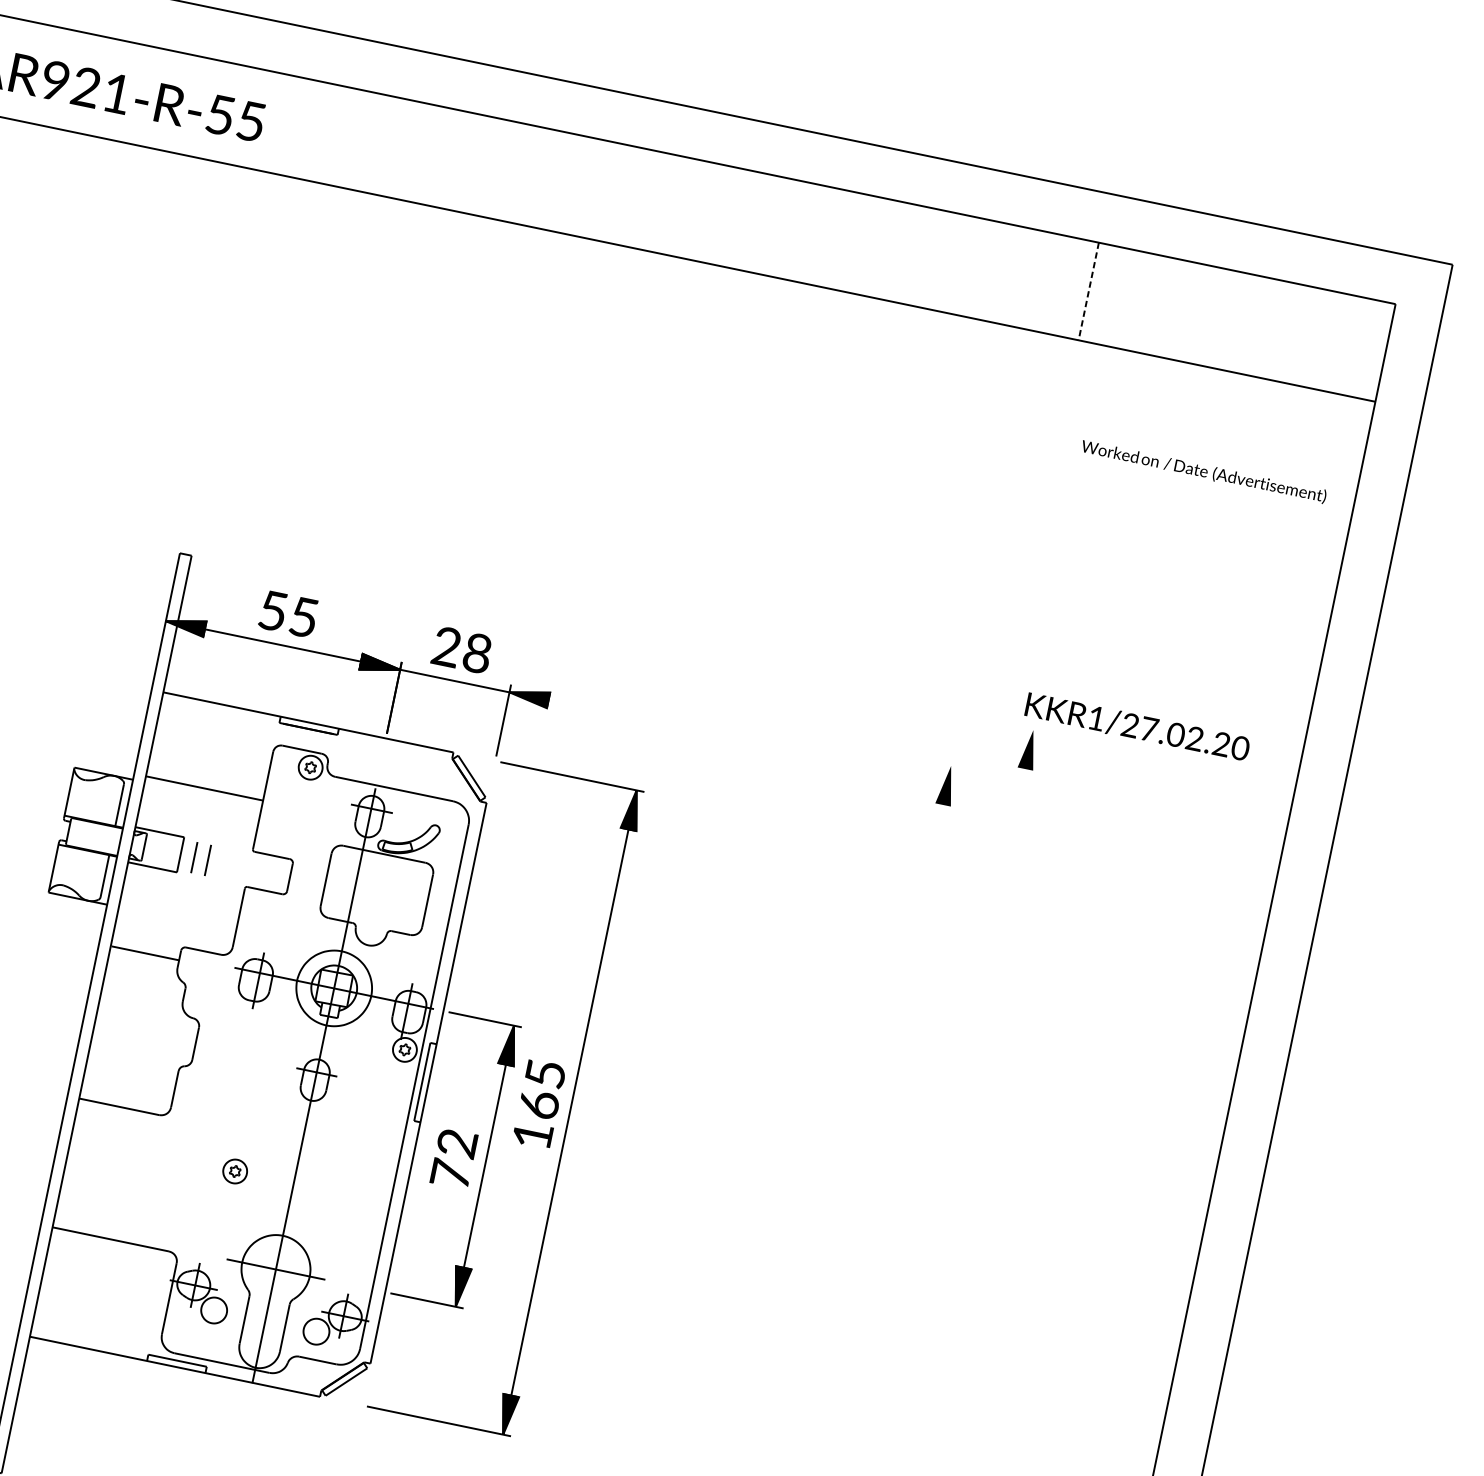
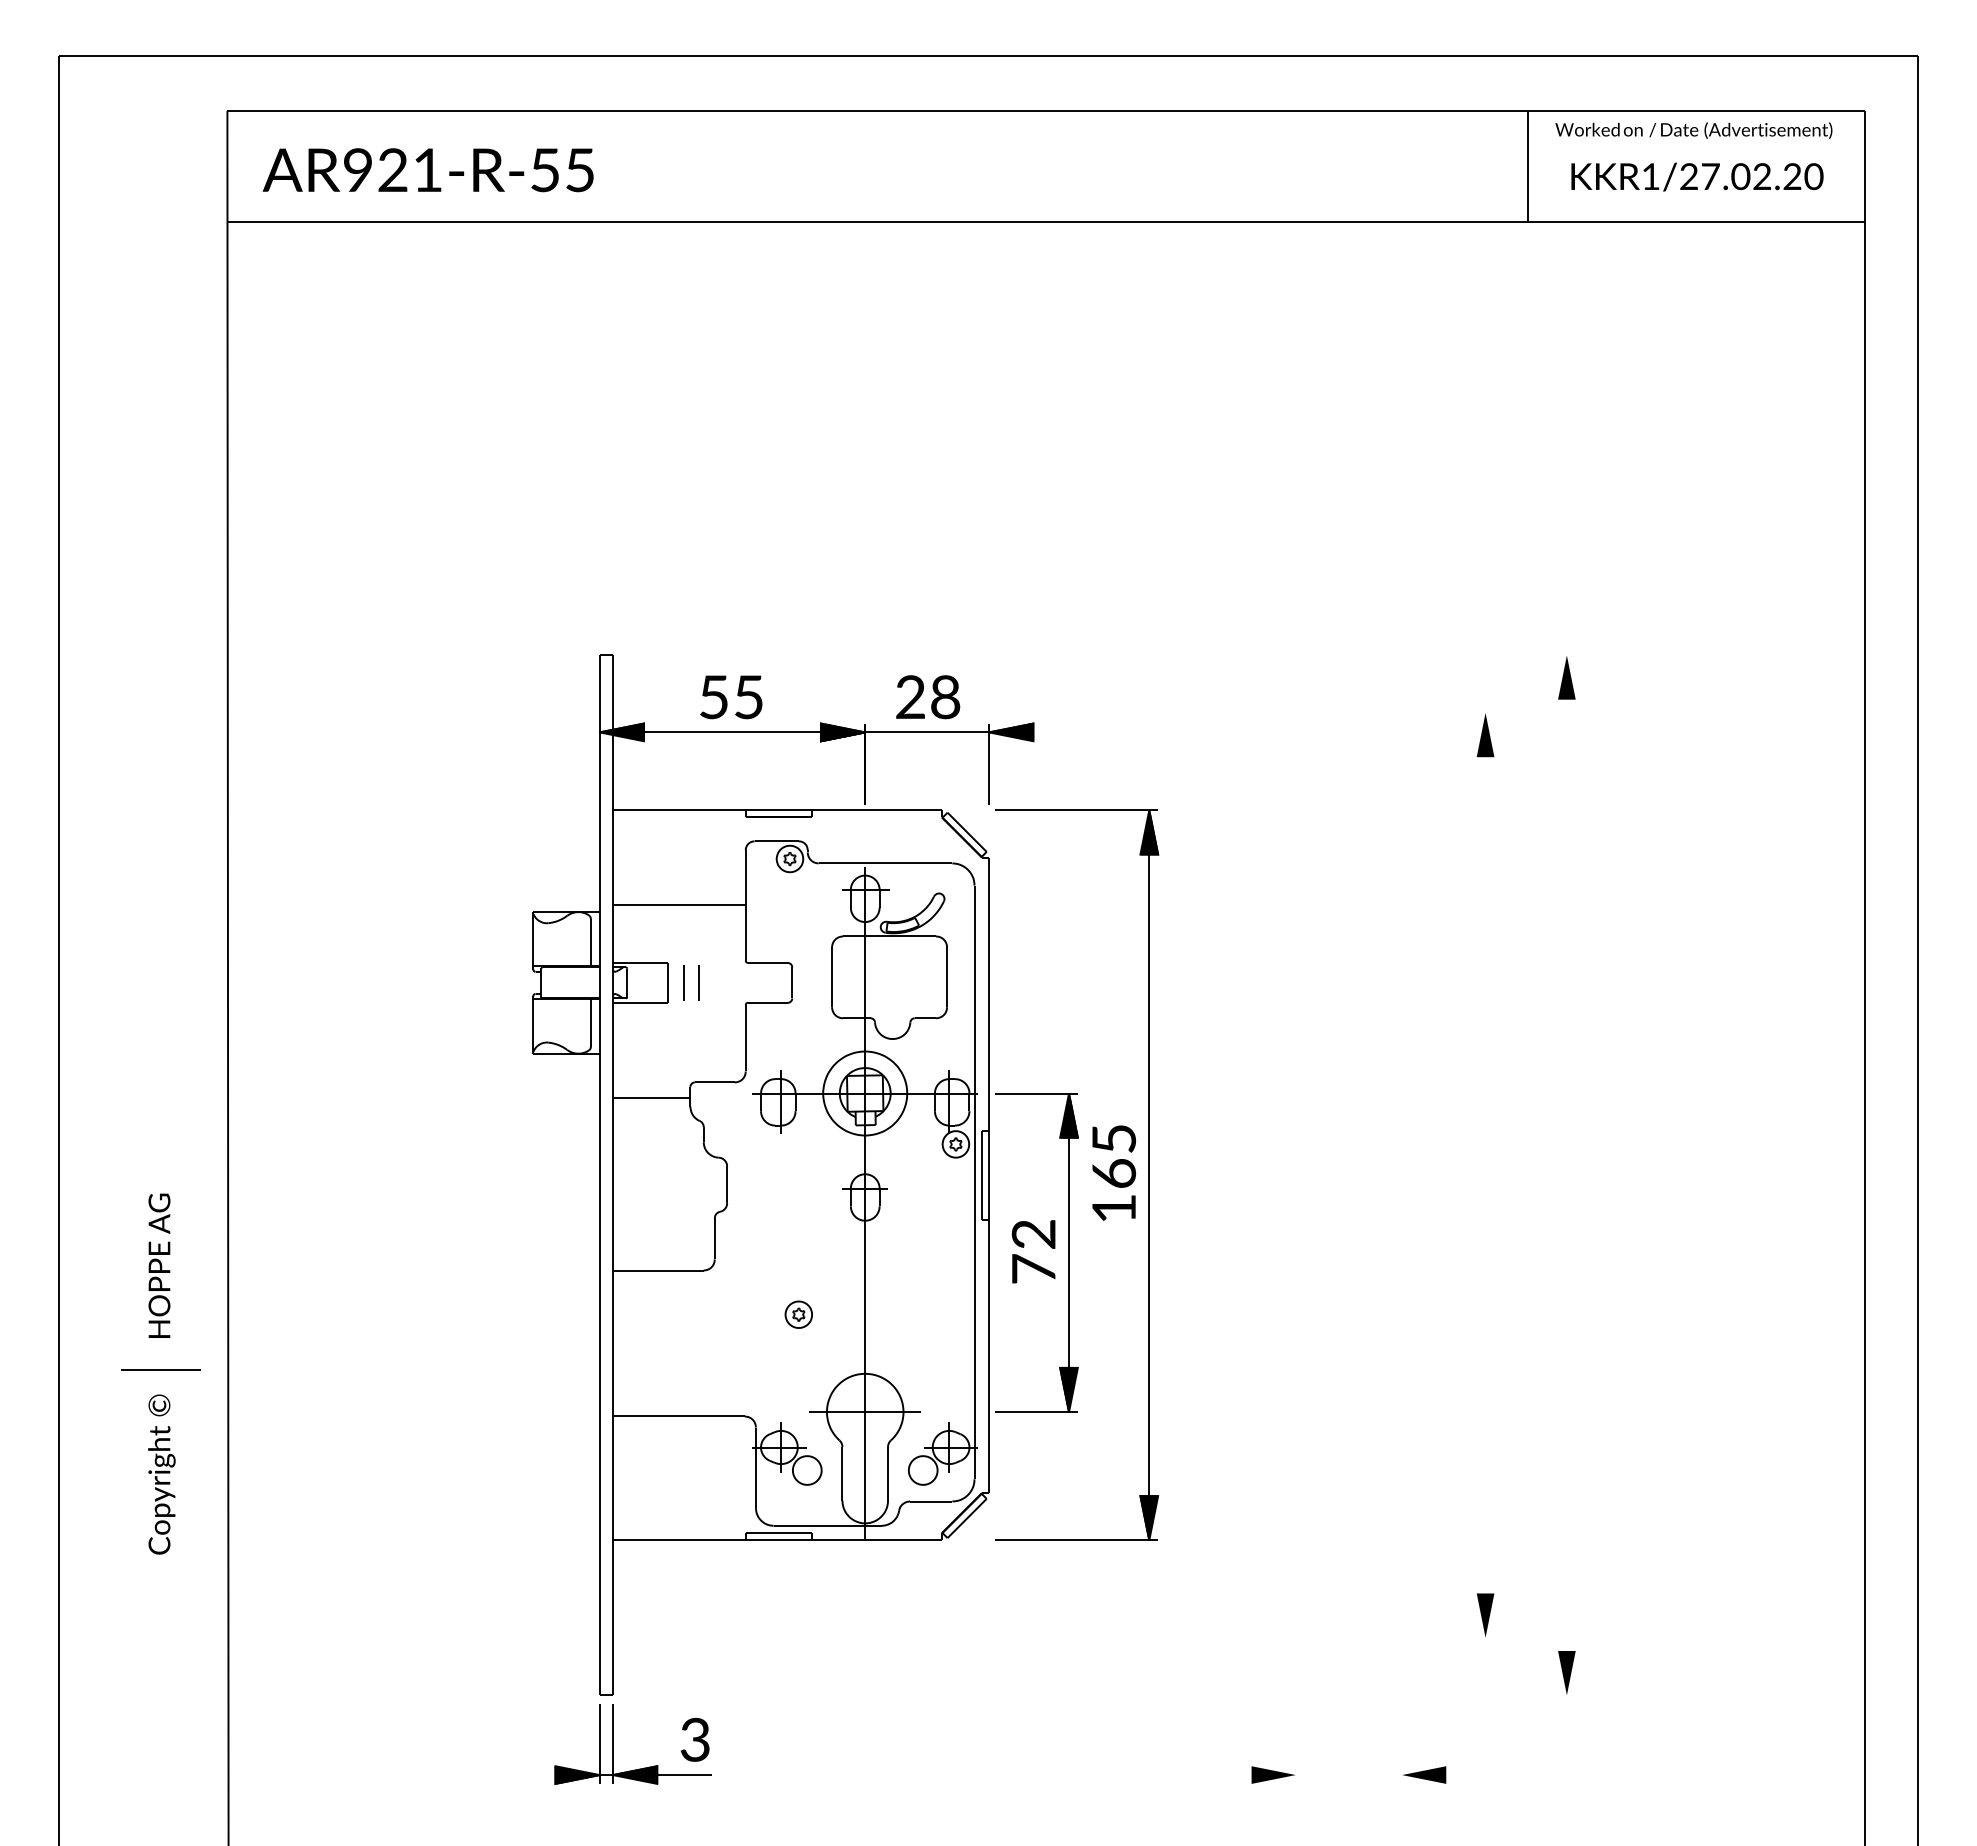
line: (1088, 291) -> (1528, 166), dashed -> solid
text: (1203, 471) -> (1693, 130), moved
text: (1137, 726) -> (1697, 176), moved

